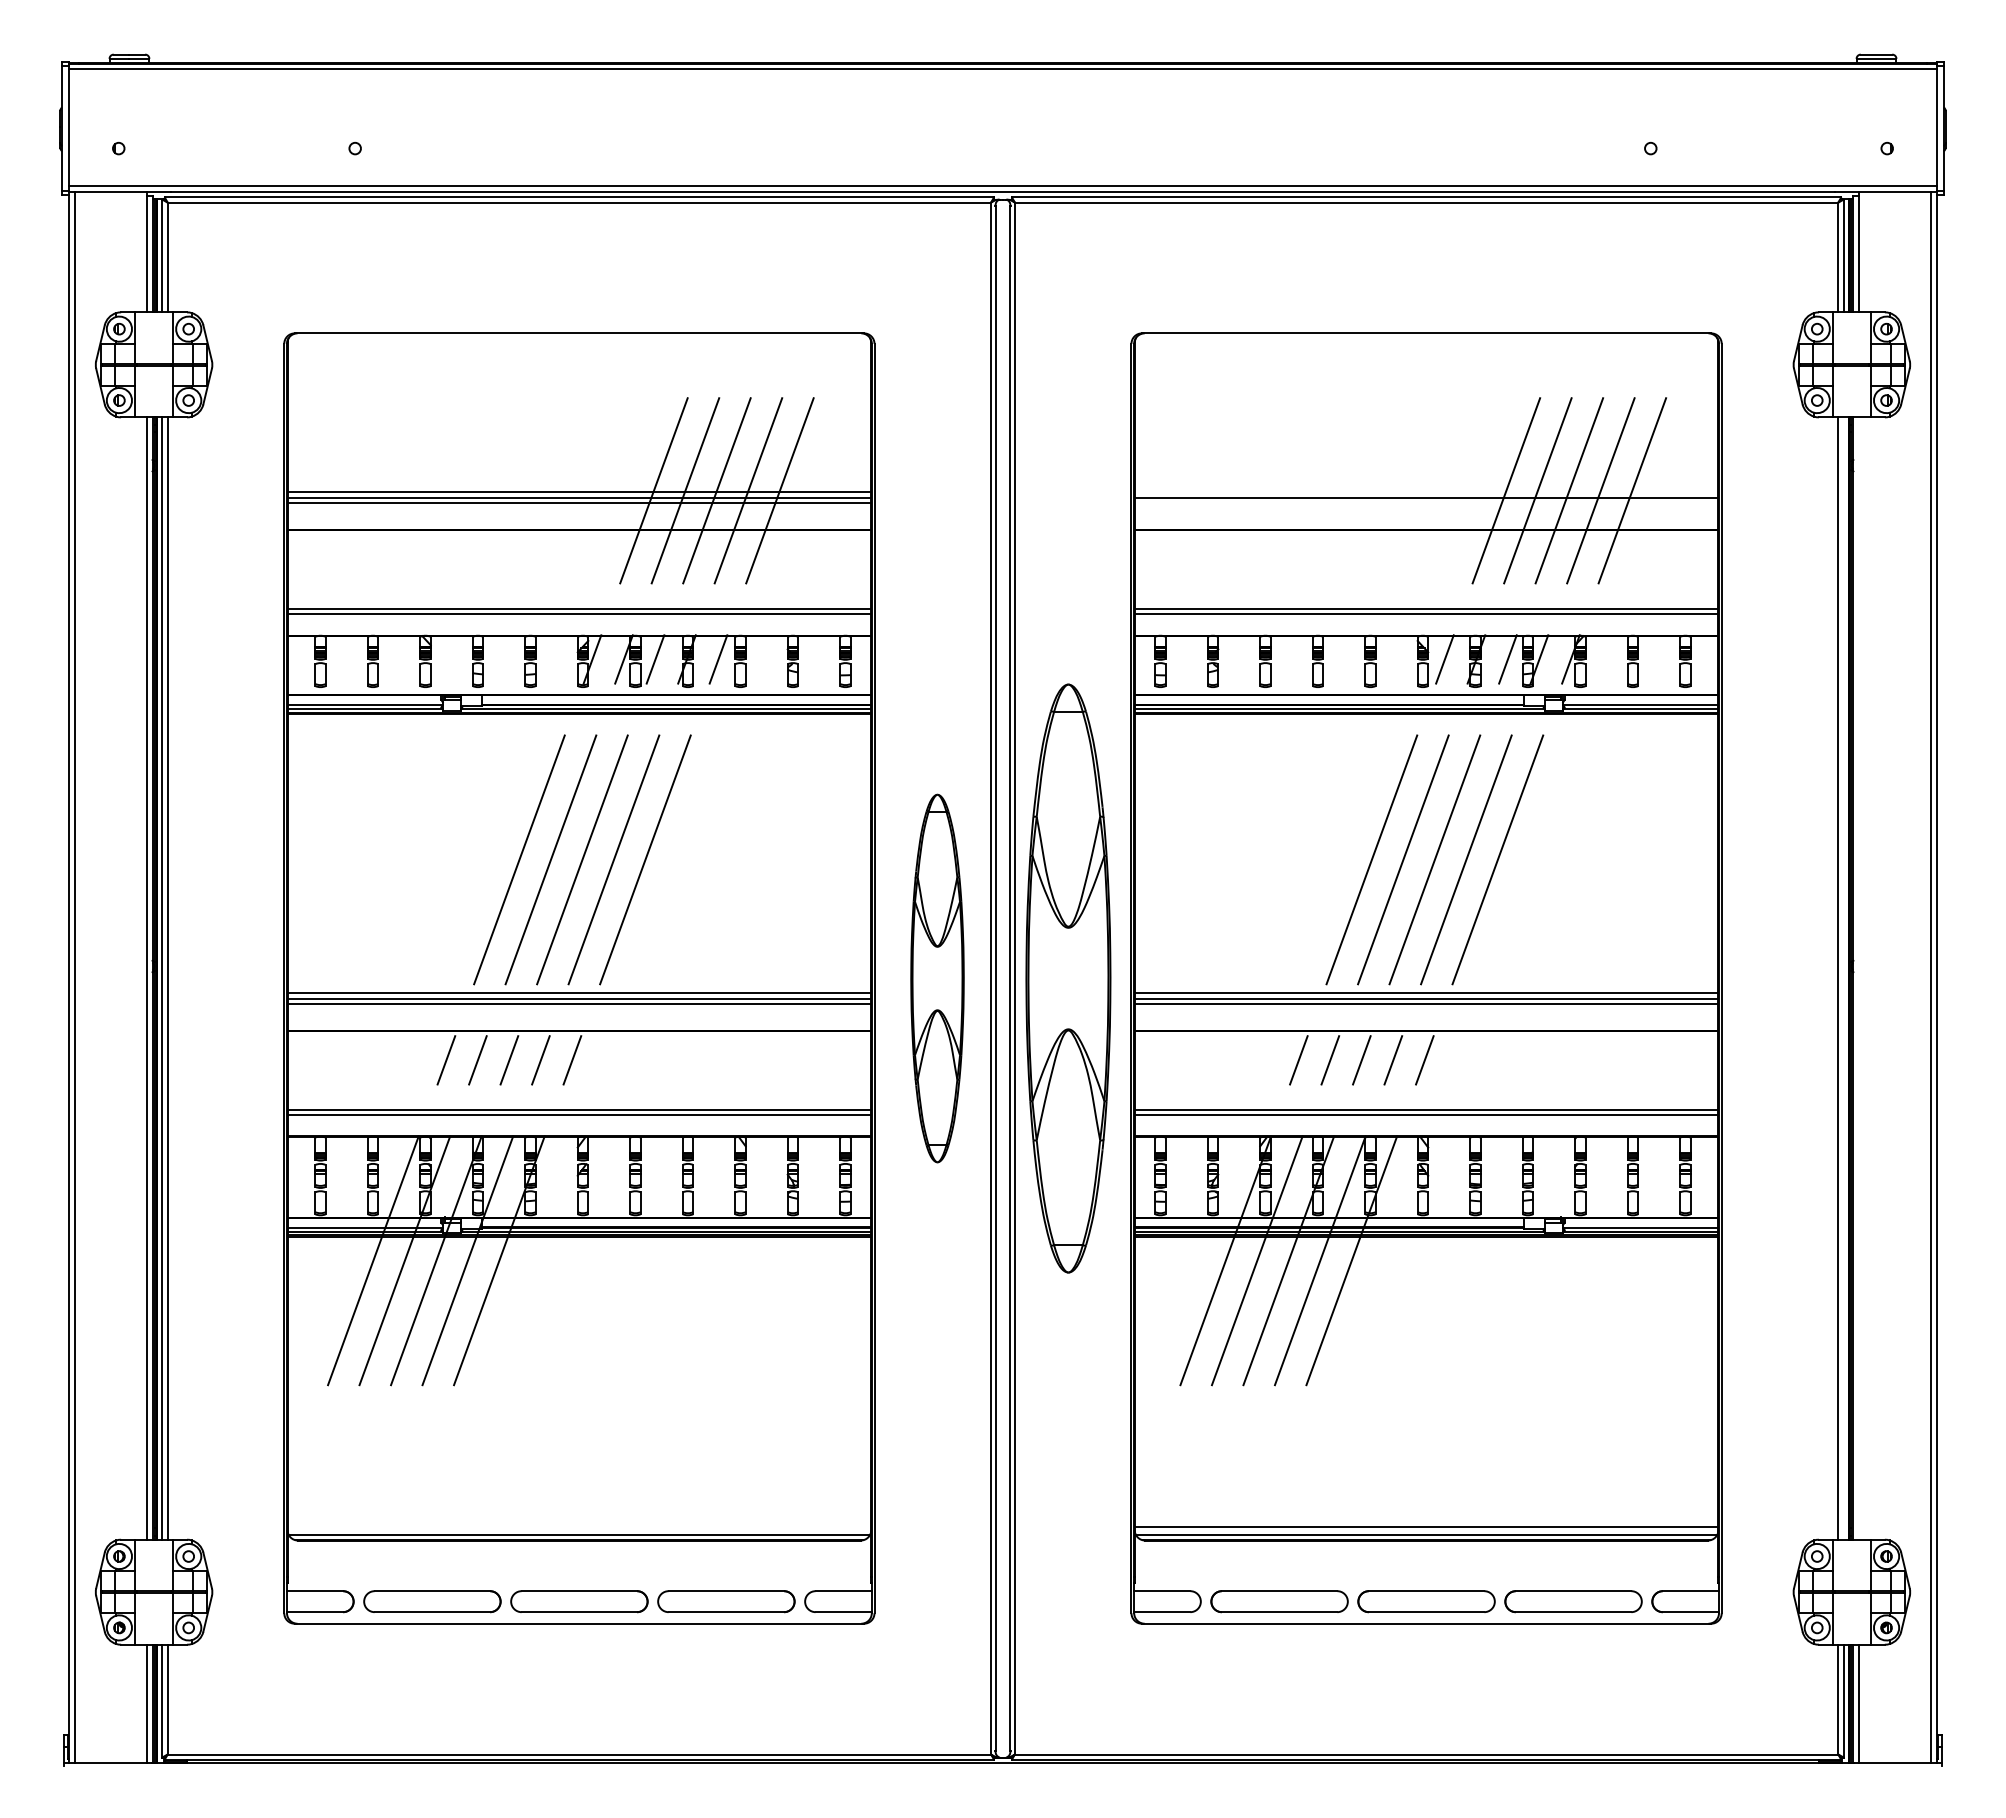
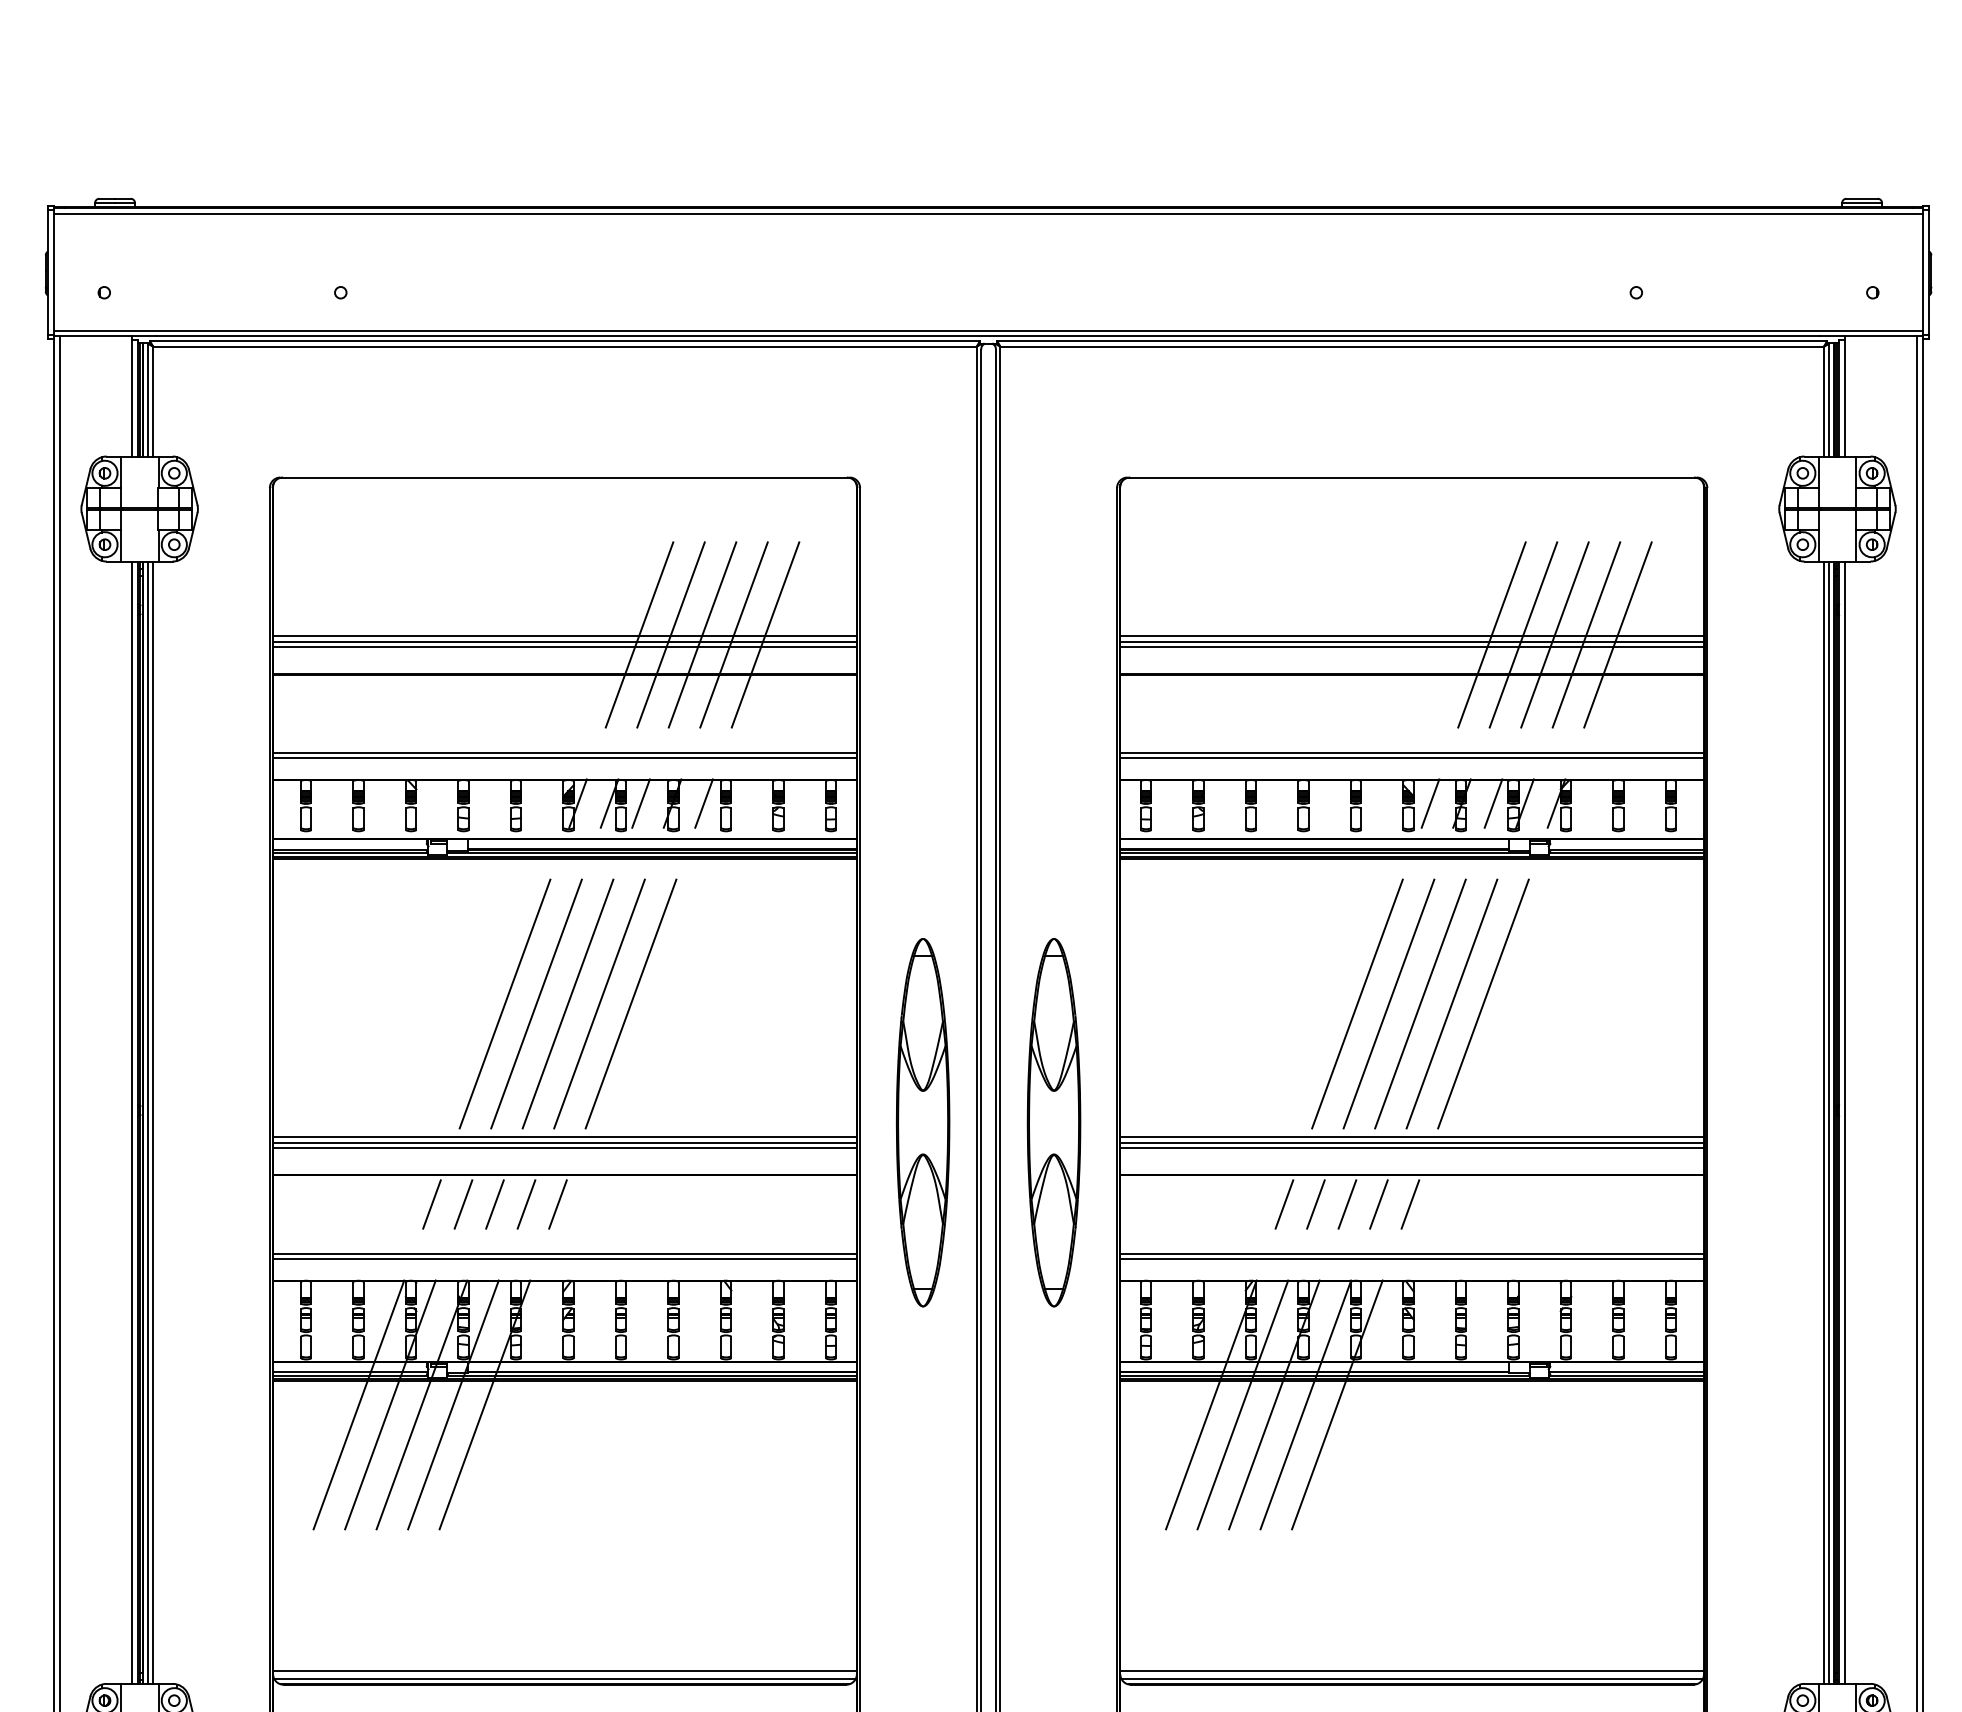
line: (1426, 492) -> (1412, 636), added
line: (1426, 503) -> (1412, 647), added
part: (1068, 978) -> (1054, 1122), size x0.62
line: (1843, 978) -> (1829, 1122), added
line: (1859, 978) -> (1845, 1122), added
line: (579, 1527) -> (565, 1671), added

